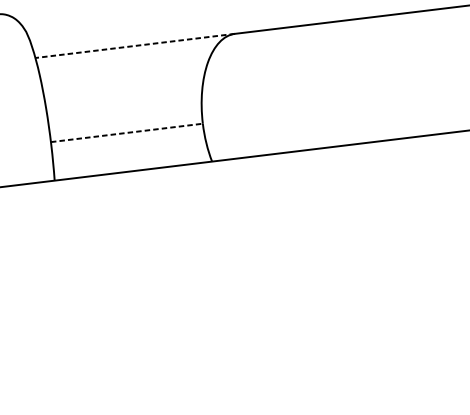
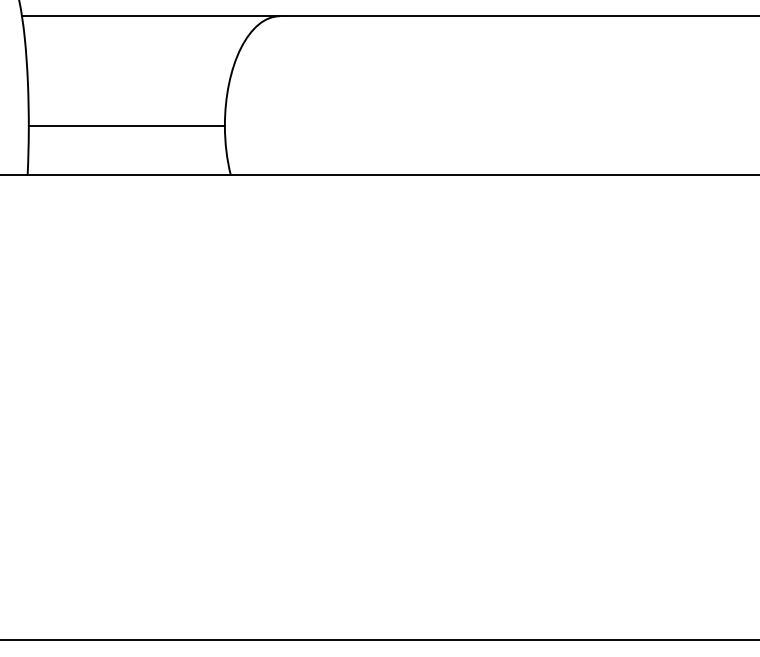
line: (134, 46) -> (150, 16), dashed -> solid
line: (127, 132) -> (127, 125), dashed -> solid

